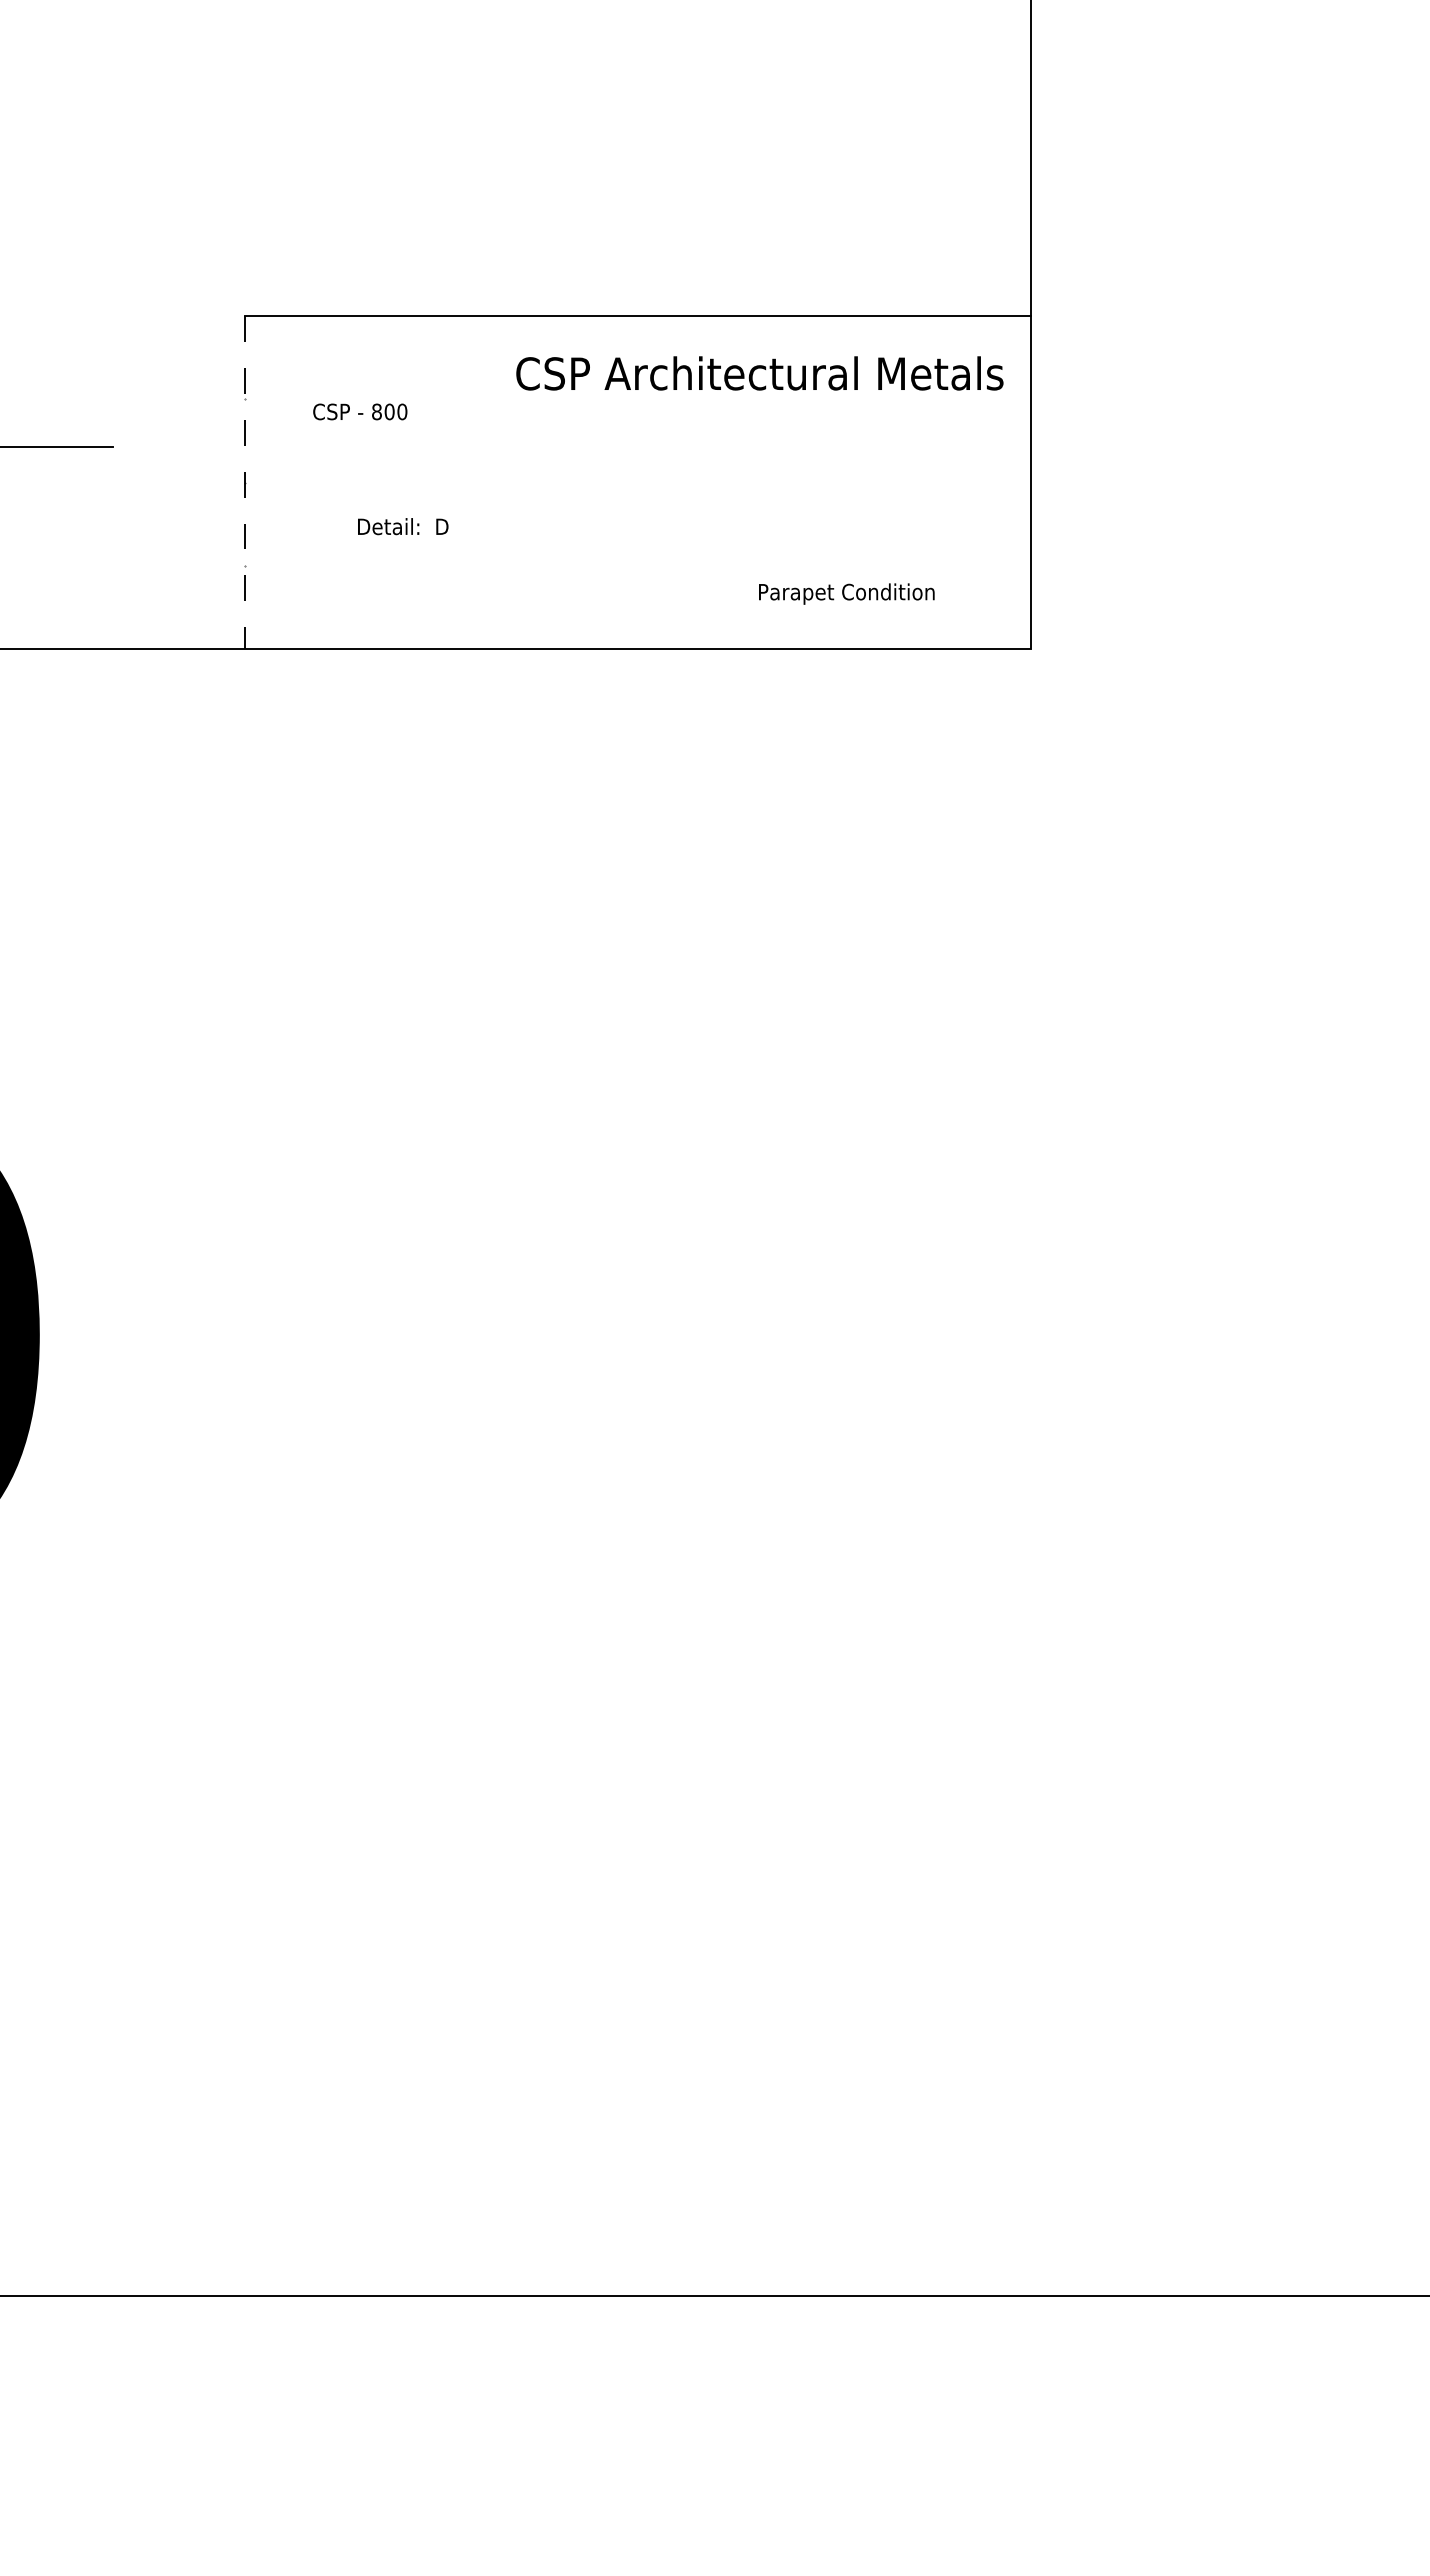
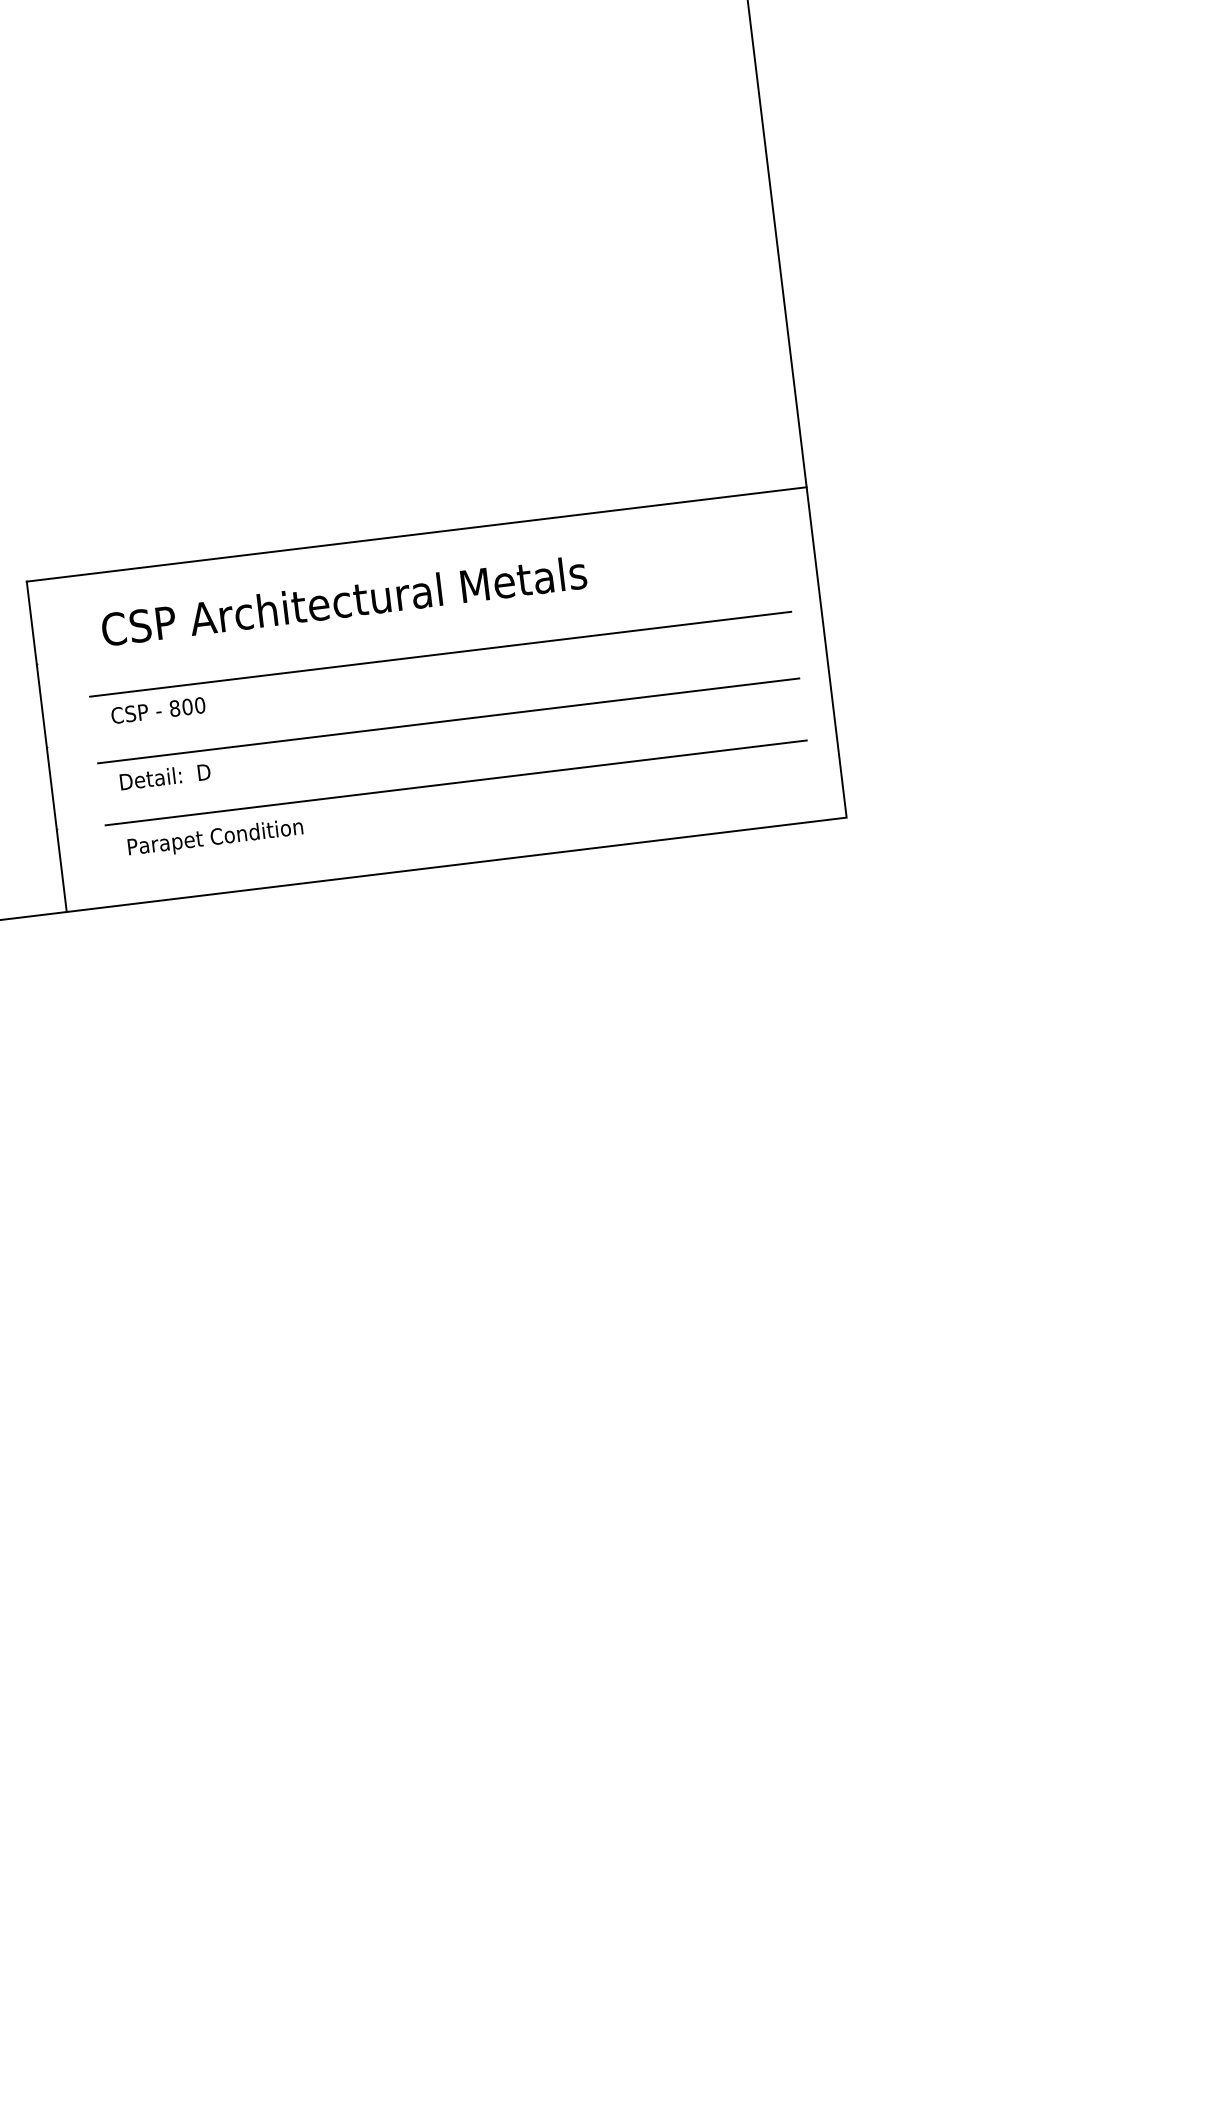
text: (759, 373) -> (343, 601), moved
text: (360, 411) -> (158, 710), moved
line: (647, 438) -> (440, 654), added
line: (245, 483) -> (47, 747), dashed -> solid
line: (647, 505) -> (448, 721), added
text: (403, 526) -> (165, 776), moved
line: (647, 567) -> (456, 782), added
text: (846, 593) -> (215, 838), moved

